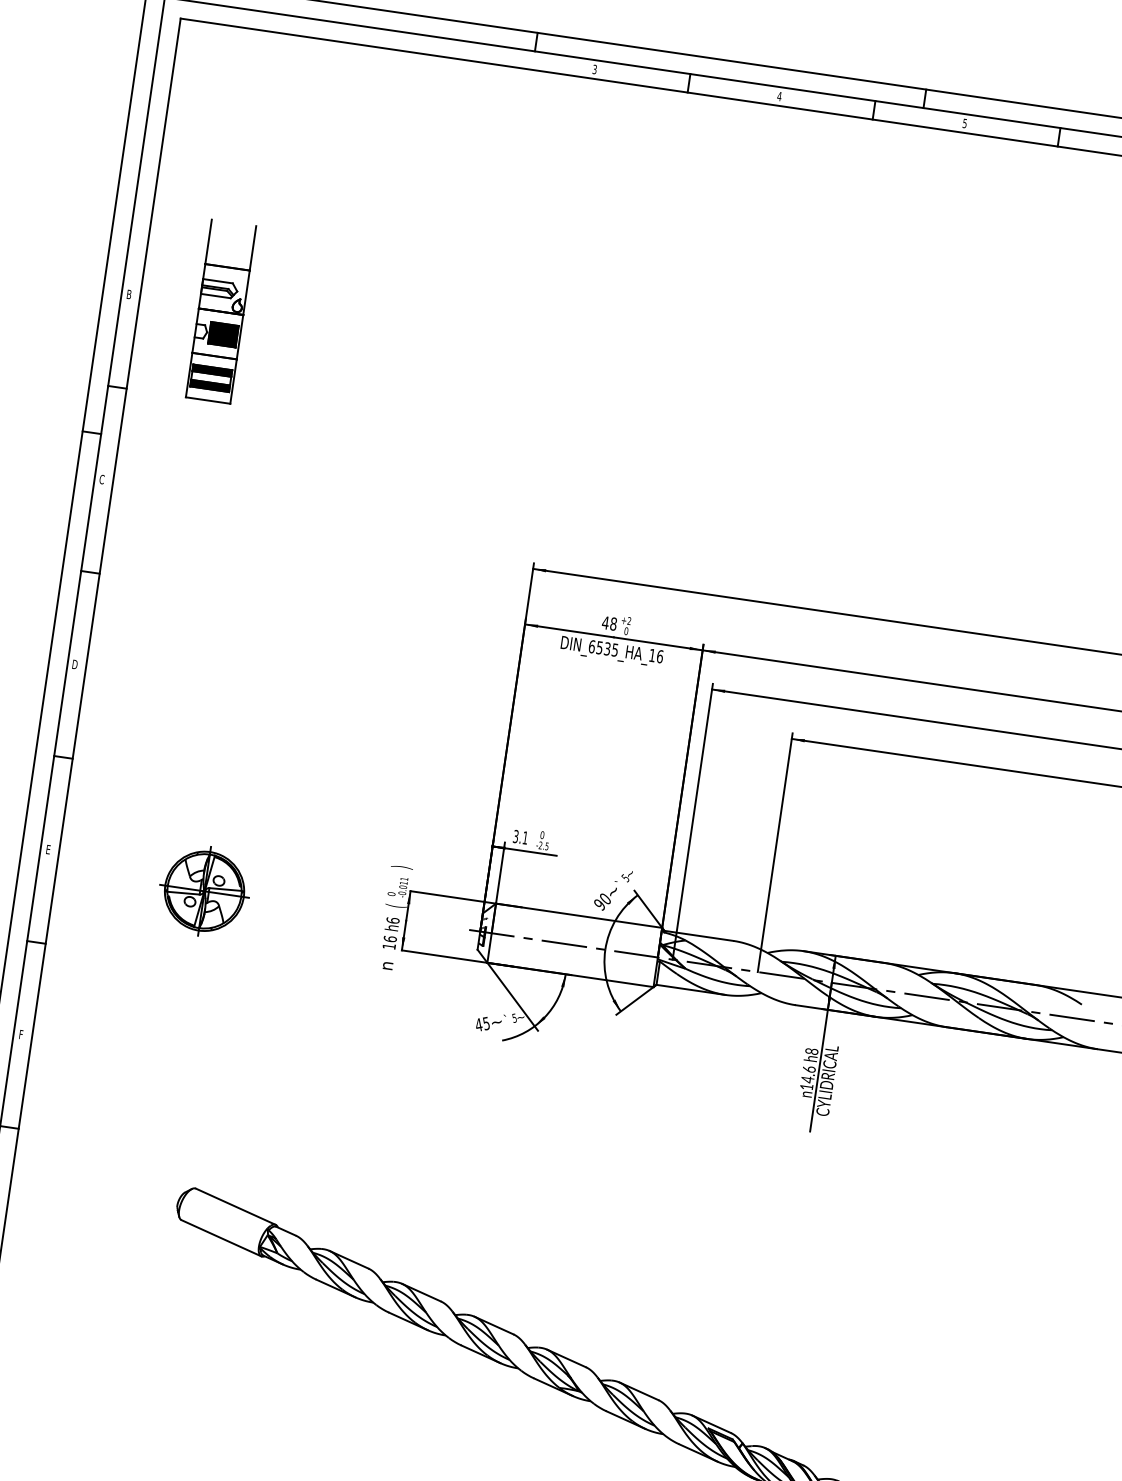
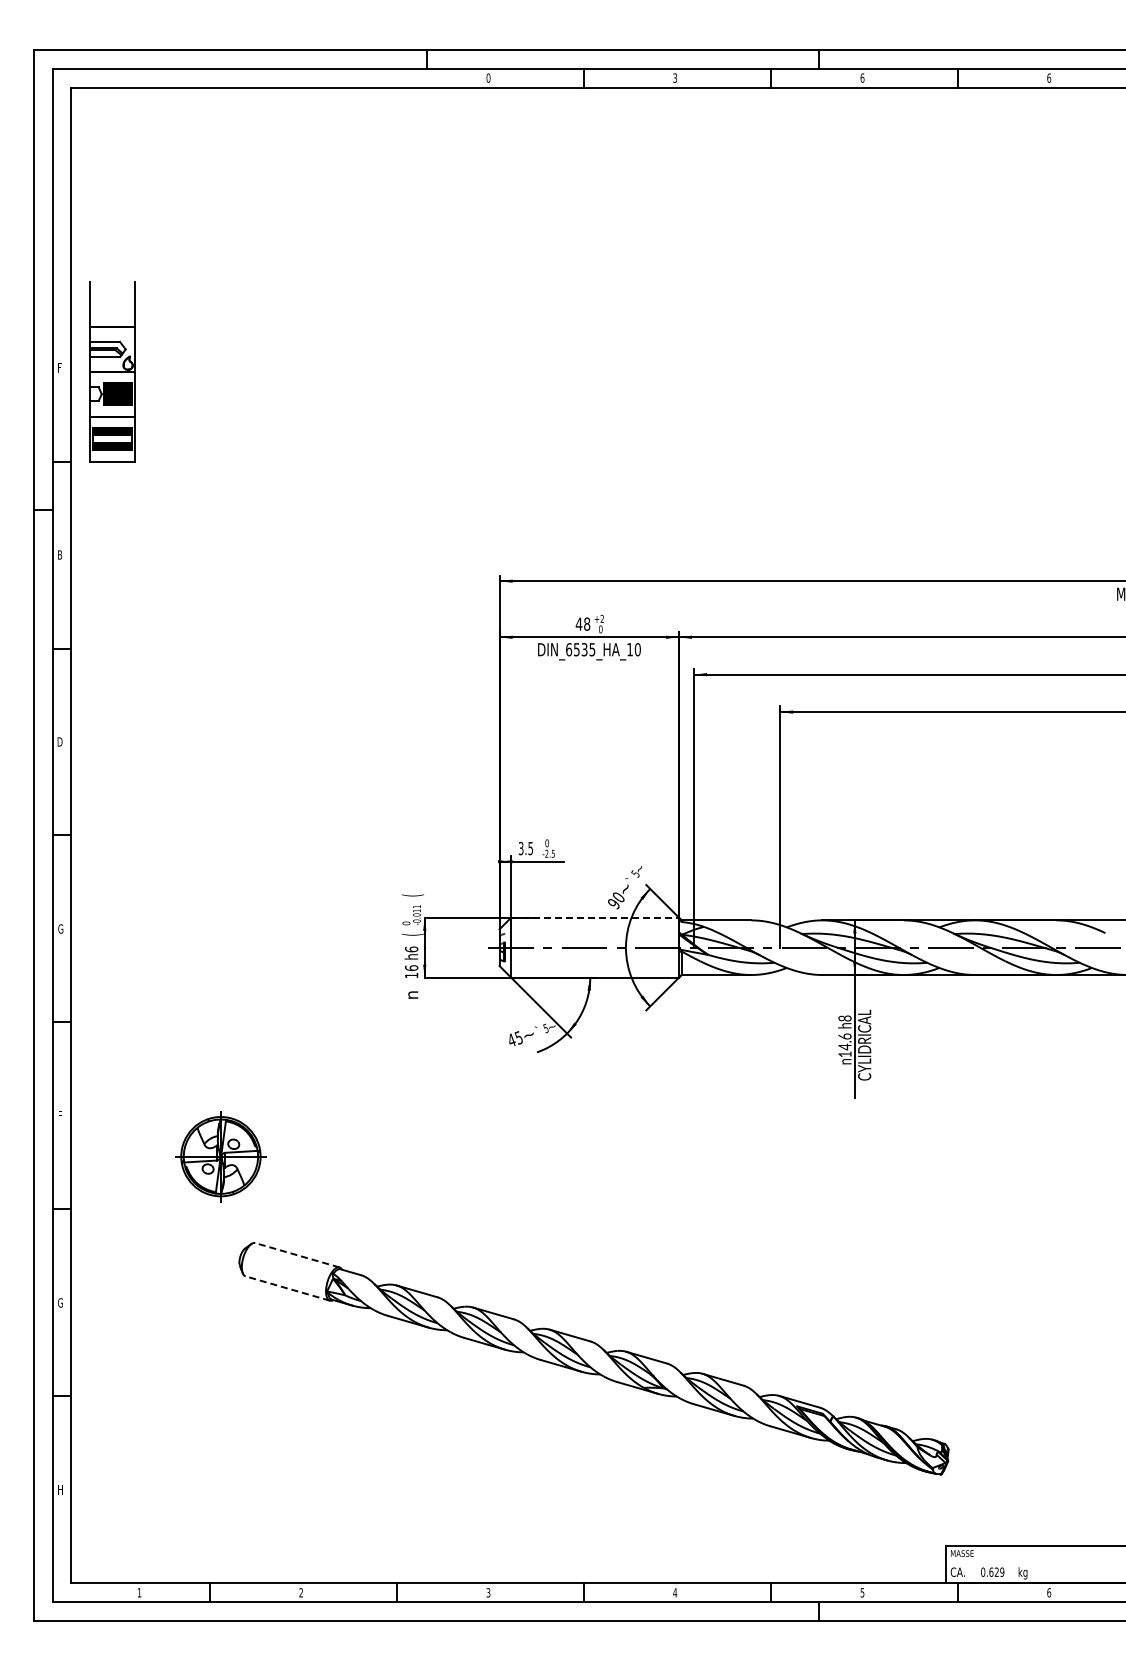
text: (594, 68) -> (488, 77), 3 -> 0
text: (779, 95) -> (675, 77), 4 -> 3
text: (965, 122) -> (862, 77), 5 -> 6
text: (129, 294) -> (60, 367), B -> F
part: (220, 311) -> (112, 371), moved
text: (101, 478) -> (59, 554), C -> B
text: (659, 656) -> (637, 649), DIN_6535_HA_16 -> DIN_6535_HA_10
text: (525, 837) -> (530, 848), 3.1 -> 3.5
text: (48, 849) -> (60, 928), E -> G
text: (401, 867) -> (412, 895), ) -> (
part: (204, 891) -> (220, 1156), moved
line: (579, 915) -> (595, 917), solid -> dashed
line: (235, 1206) -> (297, 1255), solid -> dashed
line: (221, 1238) -> (287, 1288), solid -> dashed

